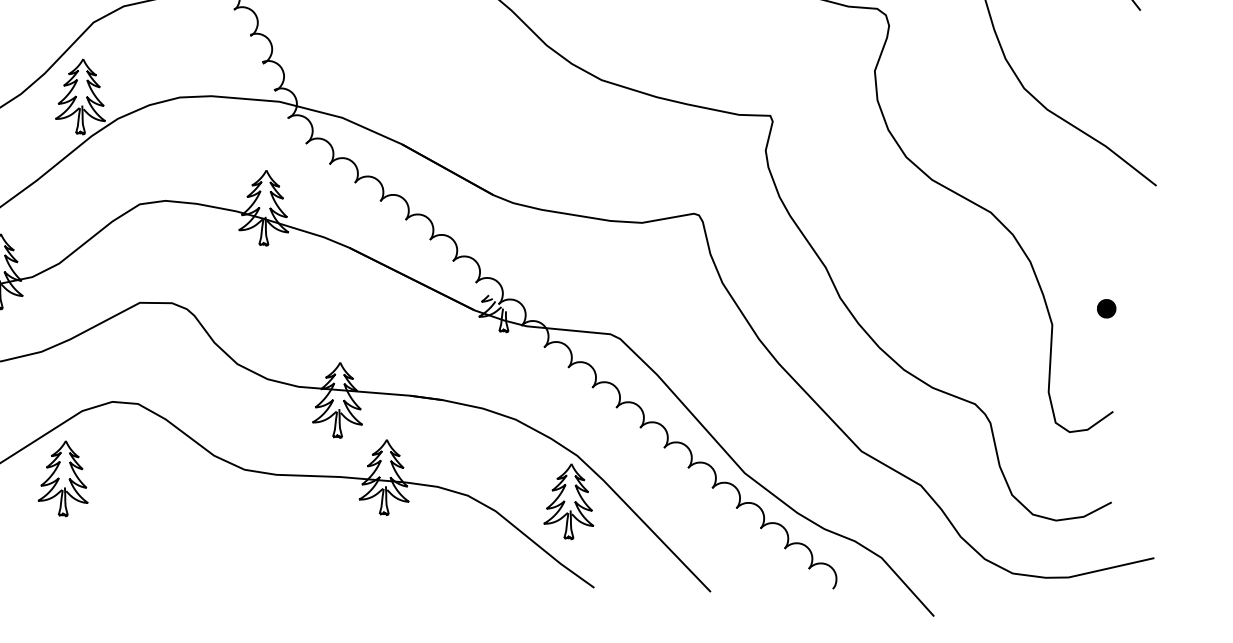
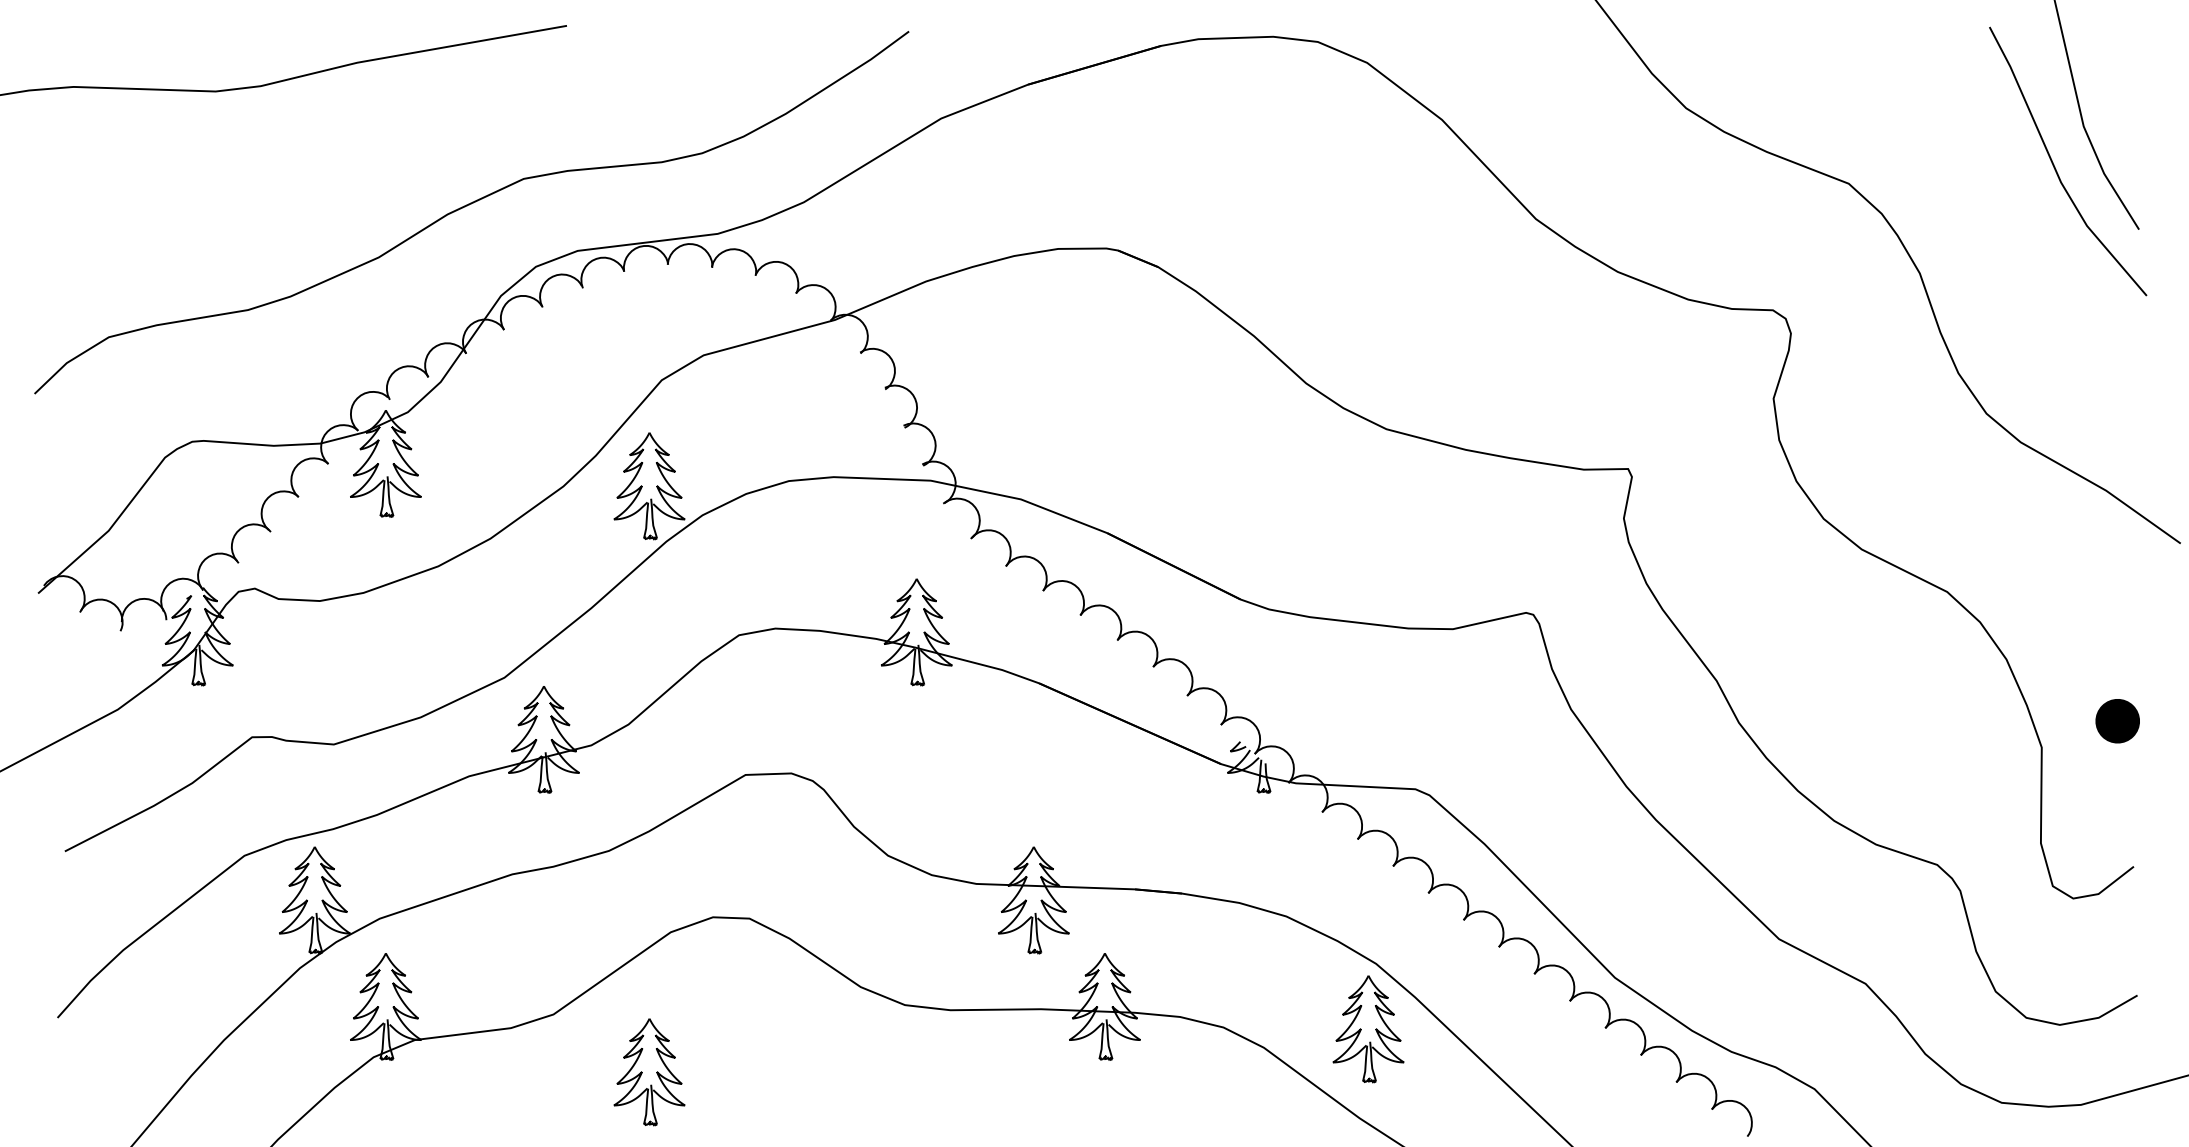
part: (1106, 308) -> (2117, 720), size x1.6
part: (64, 478) -> (649, 1072), moved

